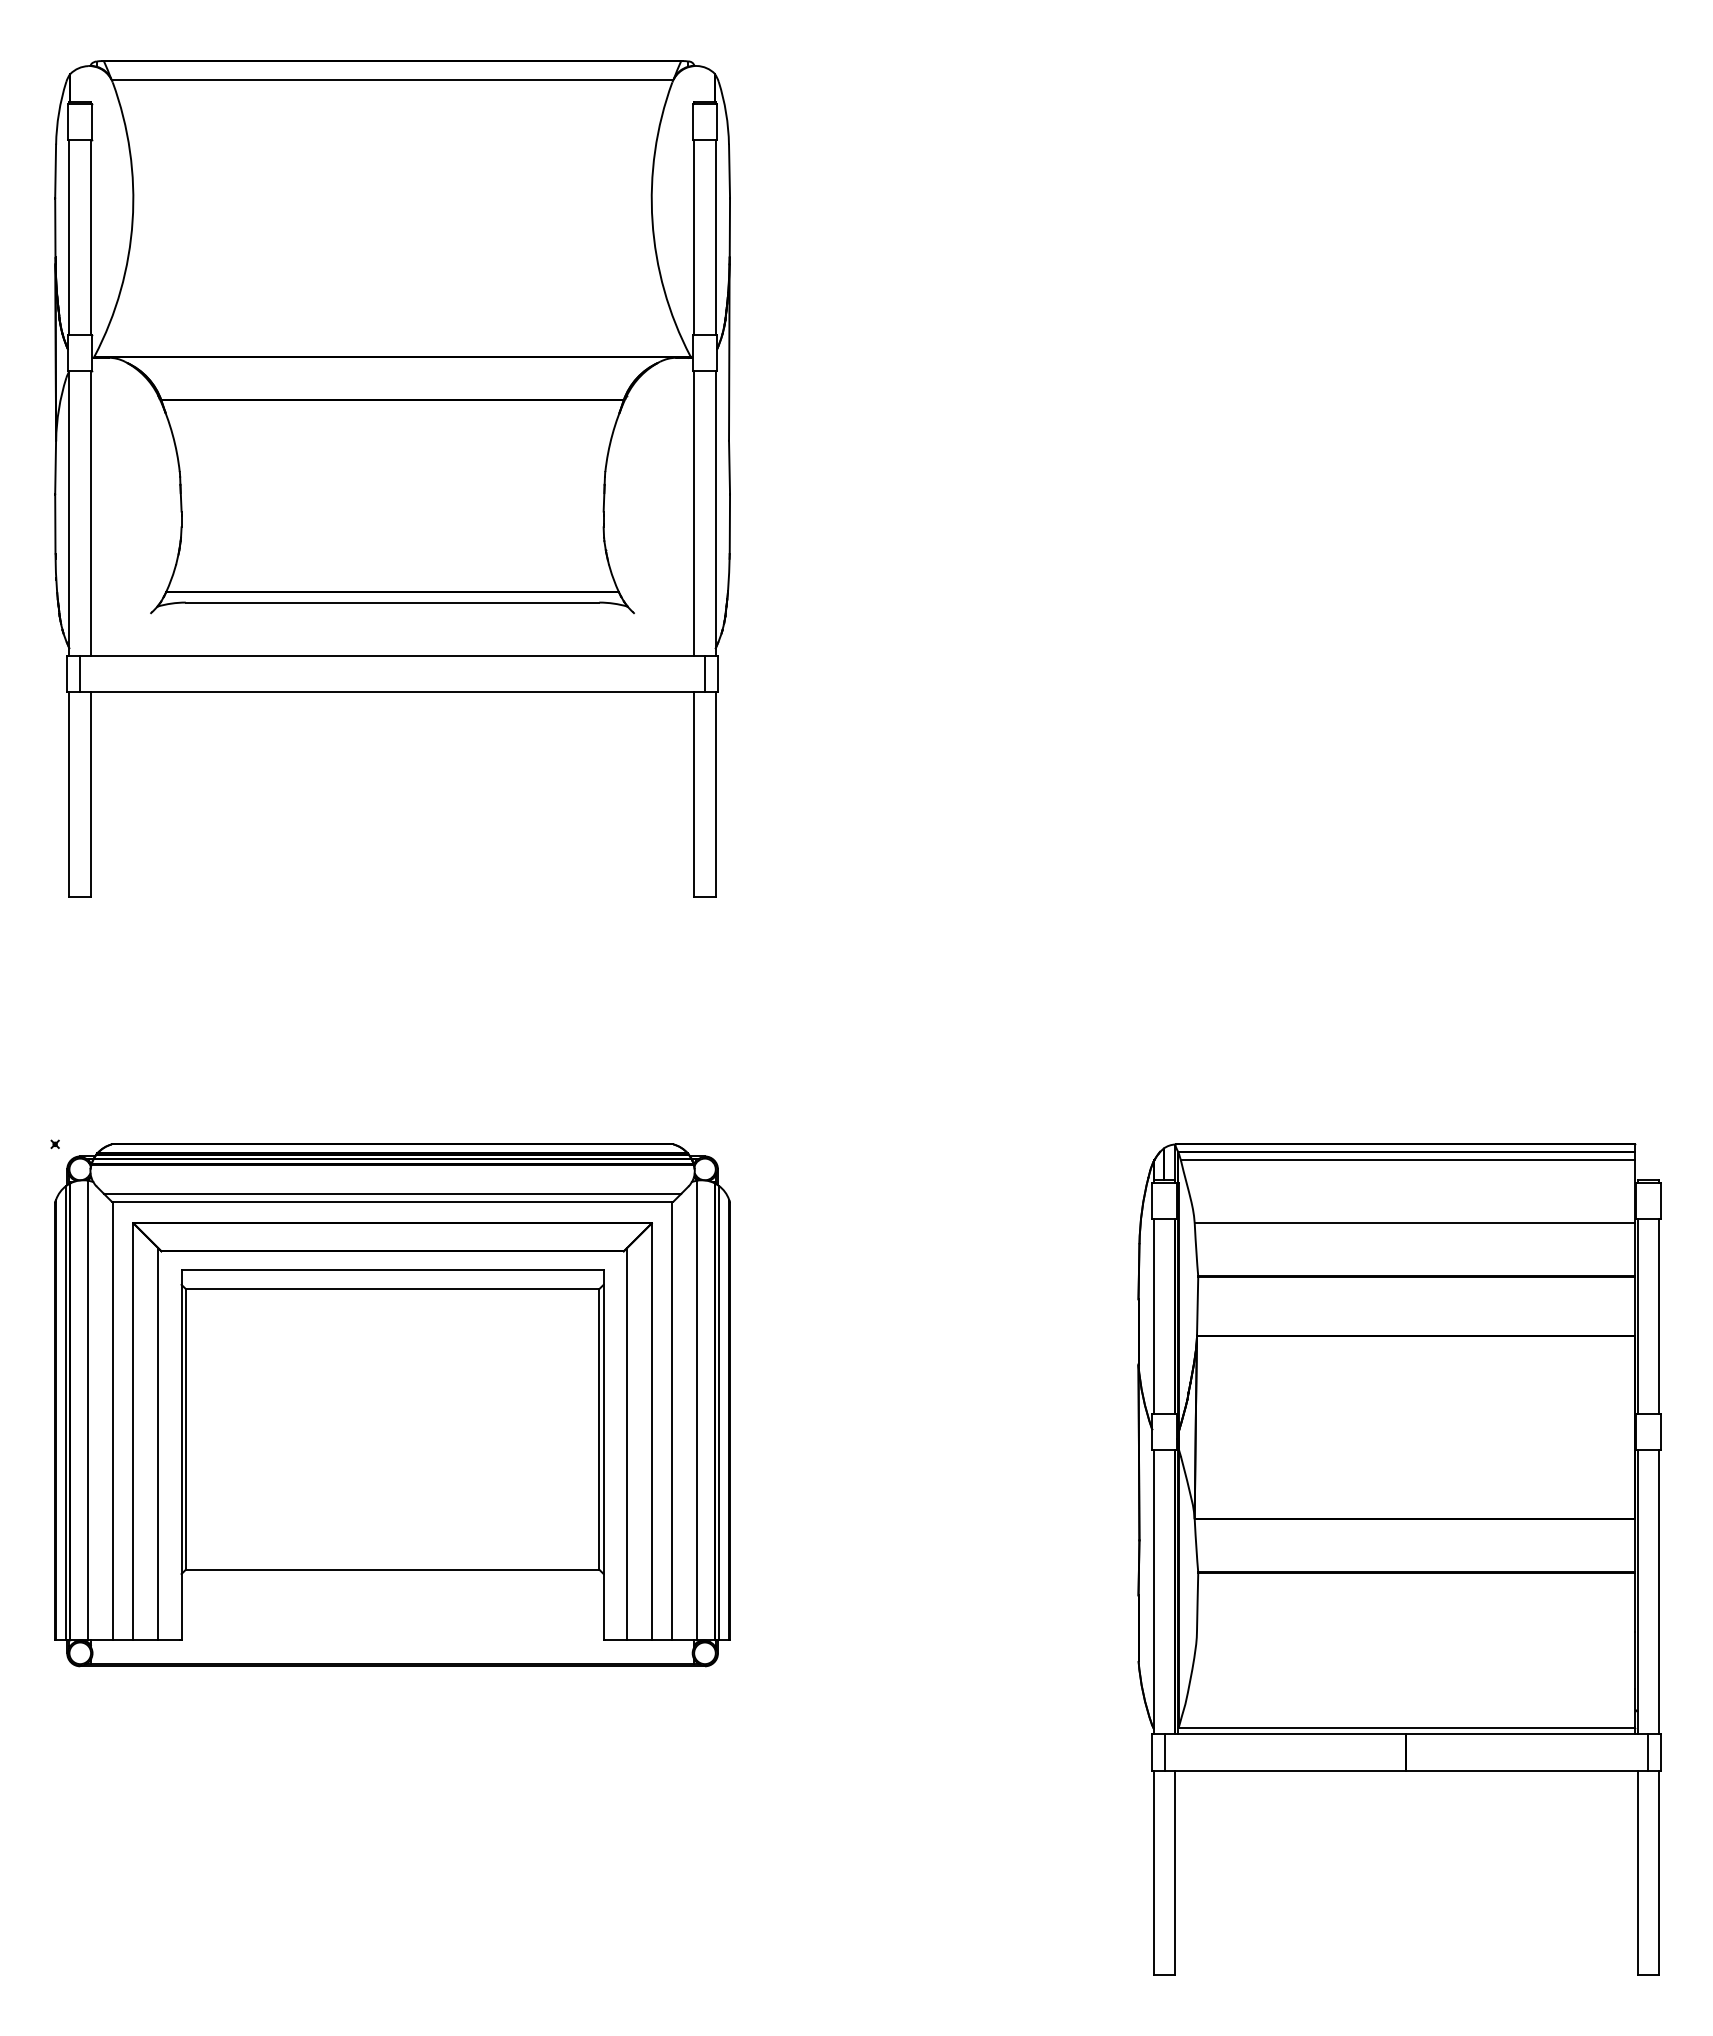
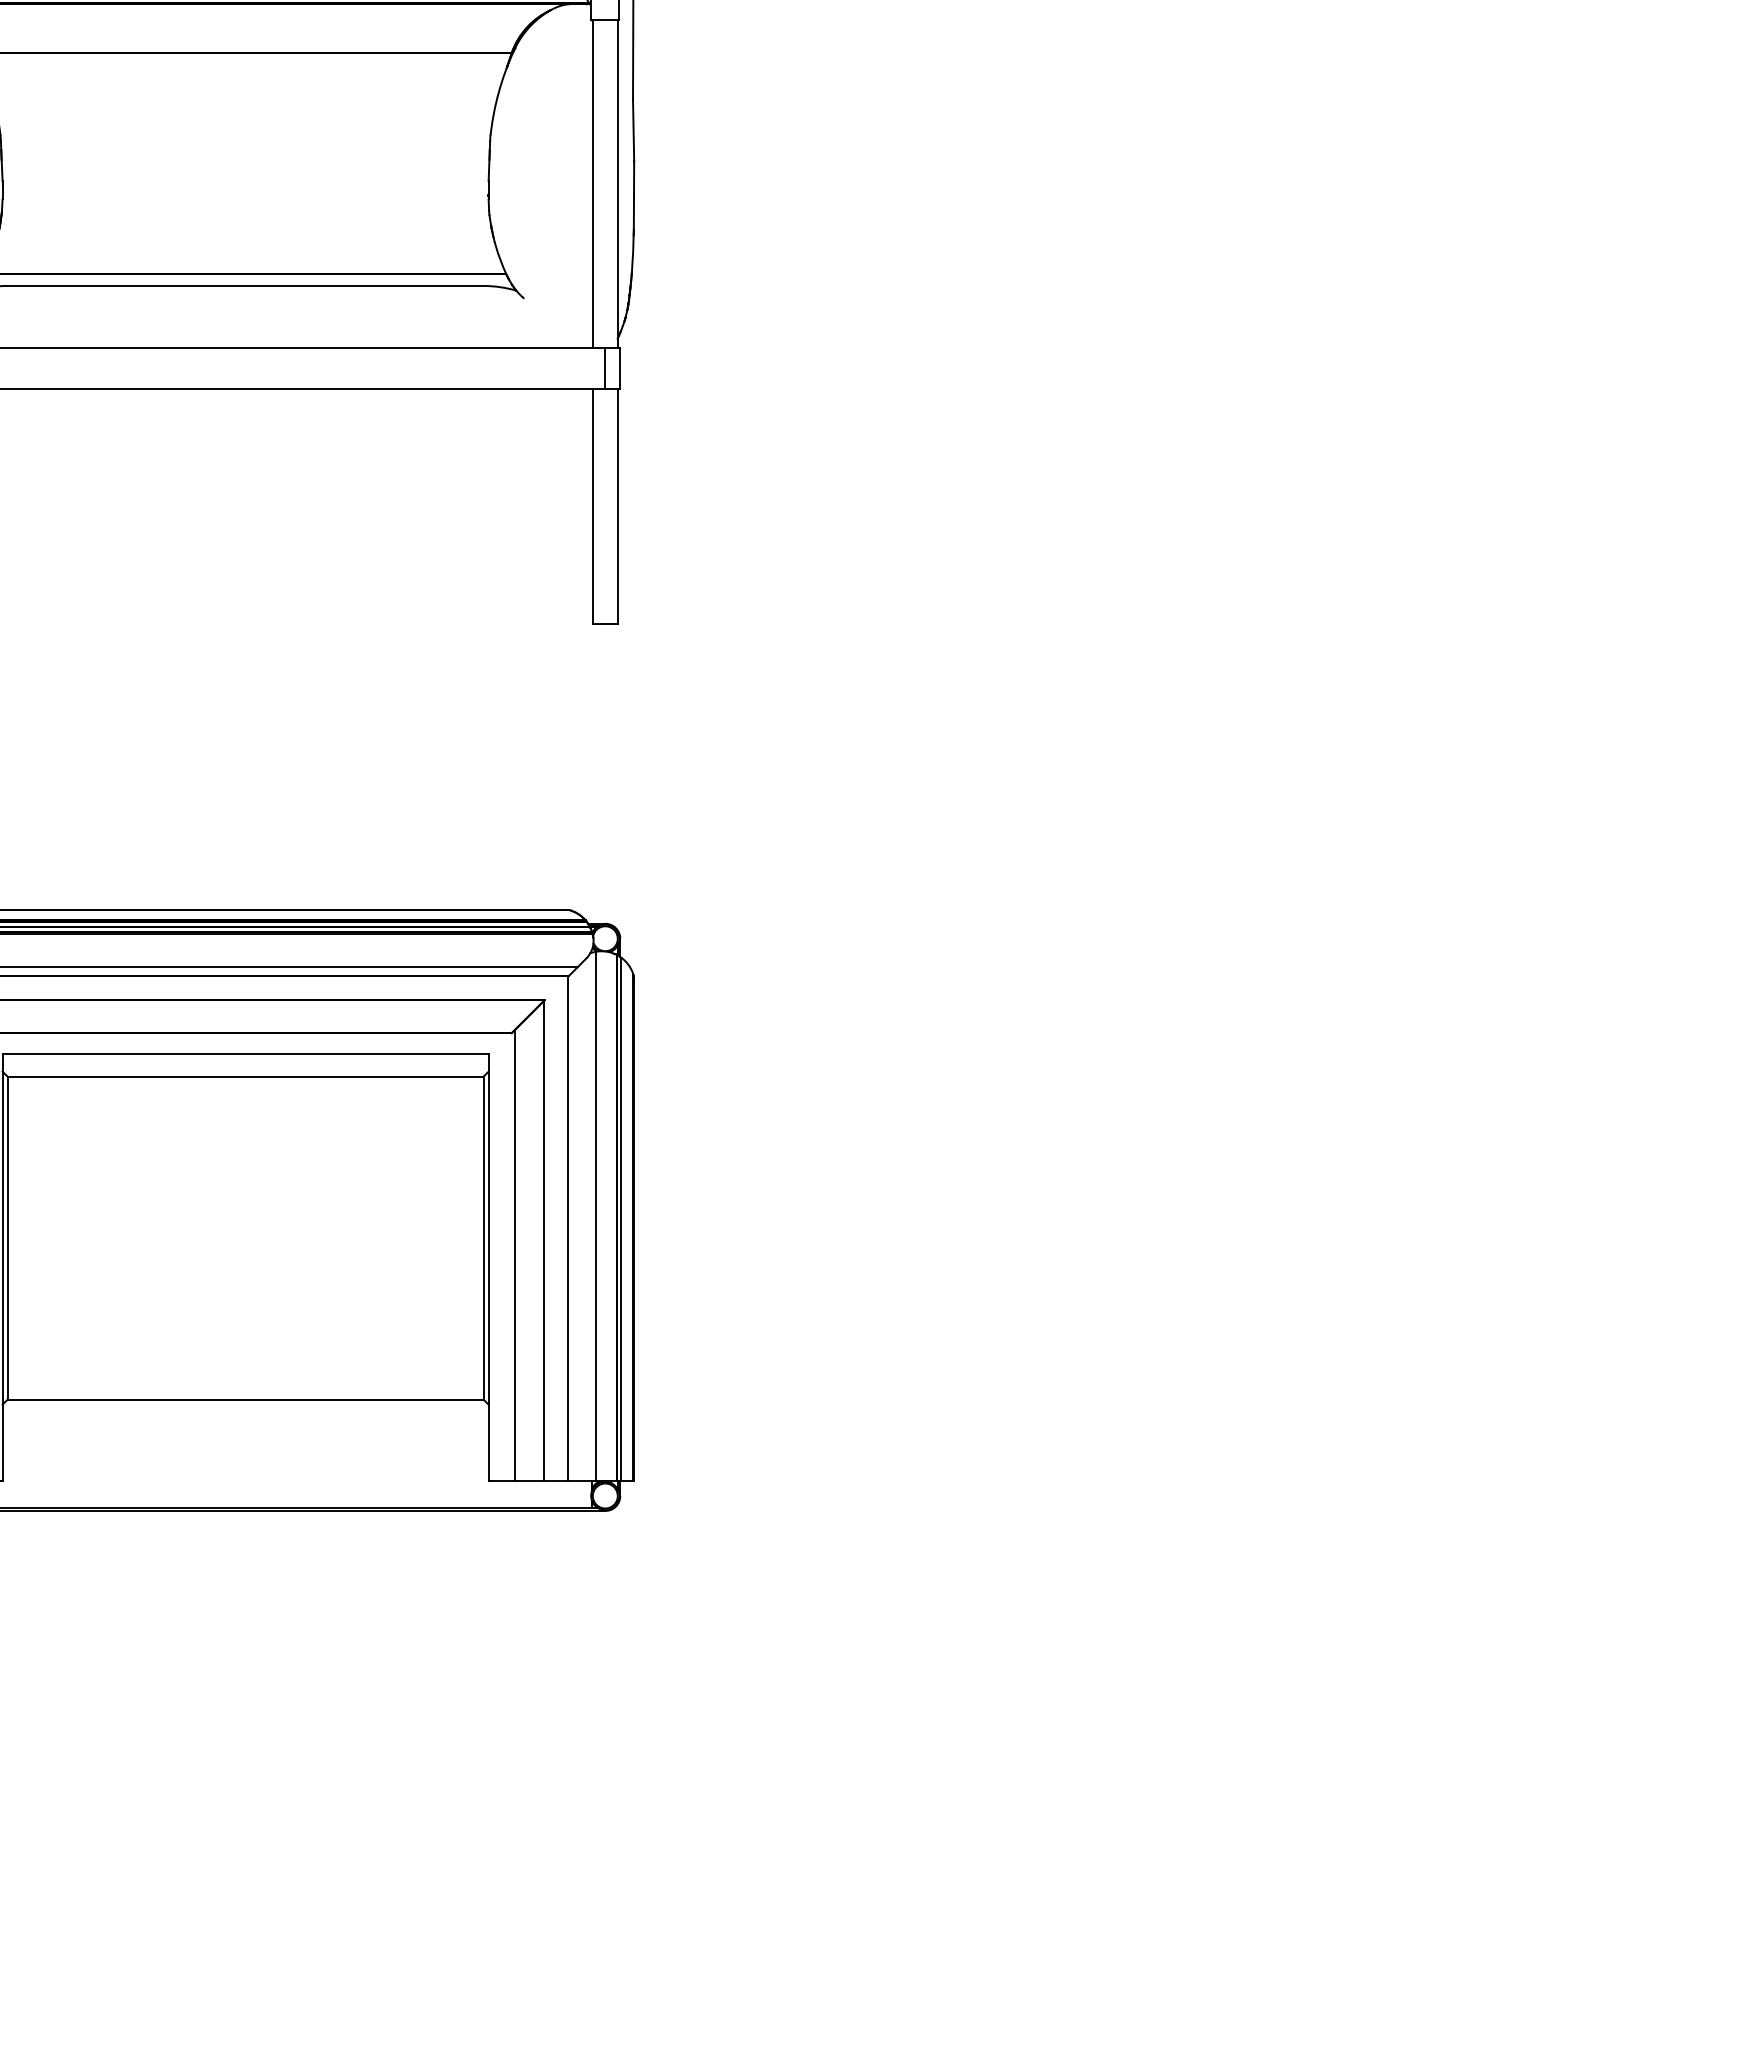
part: (1399, 1559) -> (1405, 1387), removed

